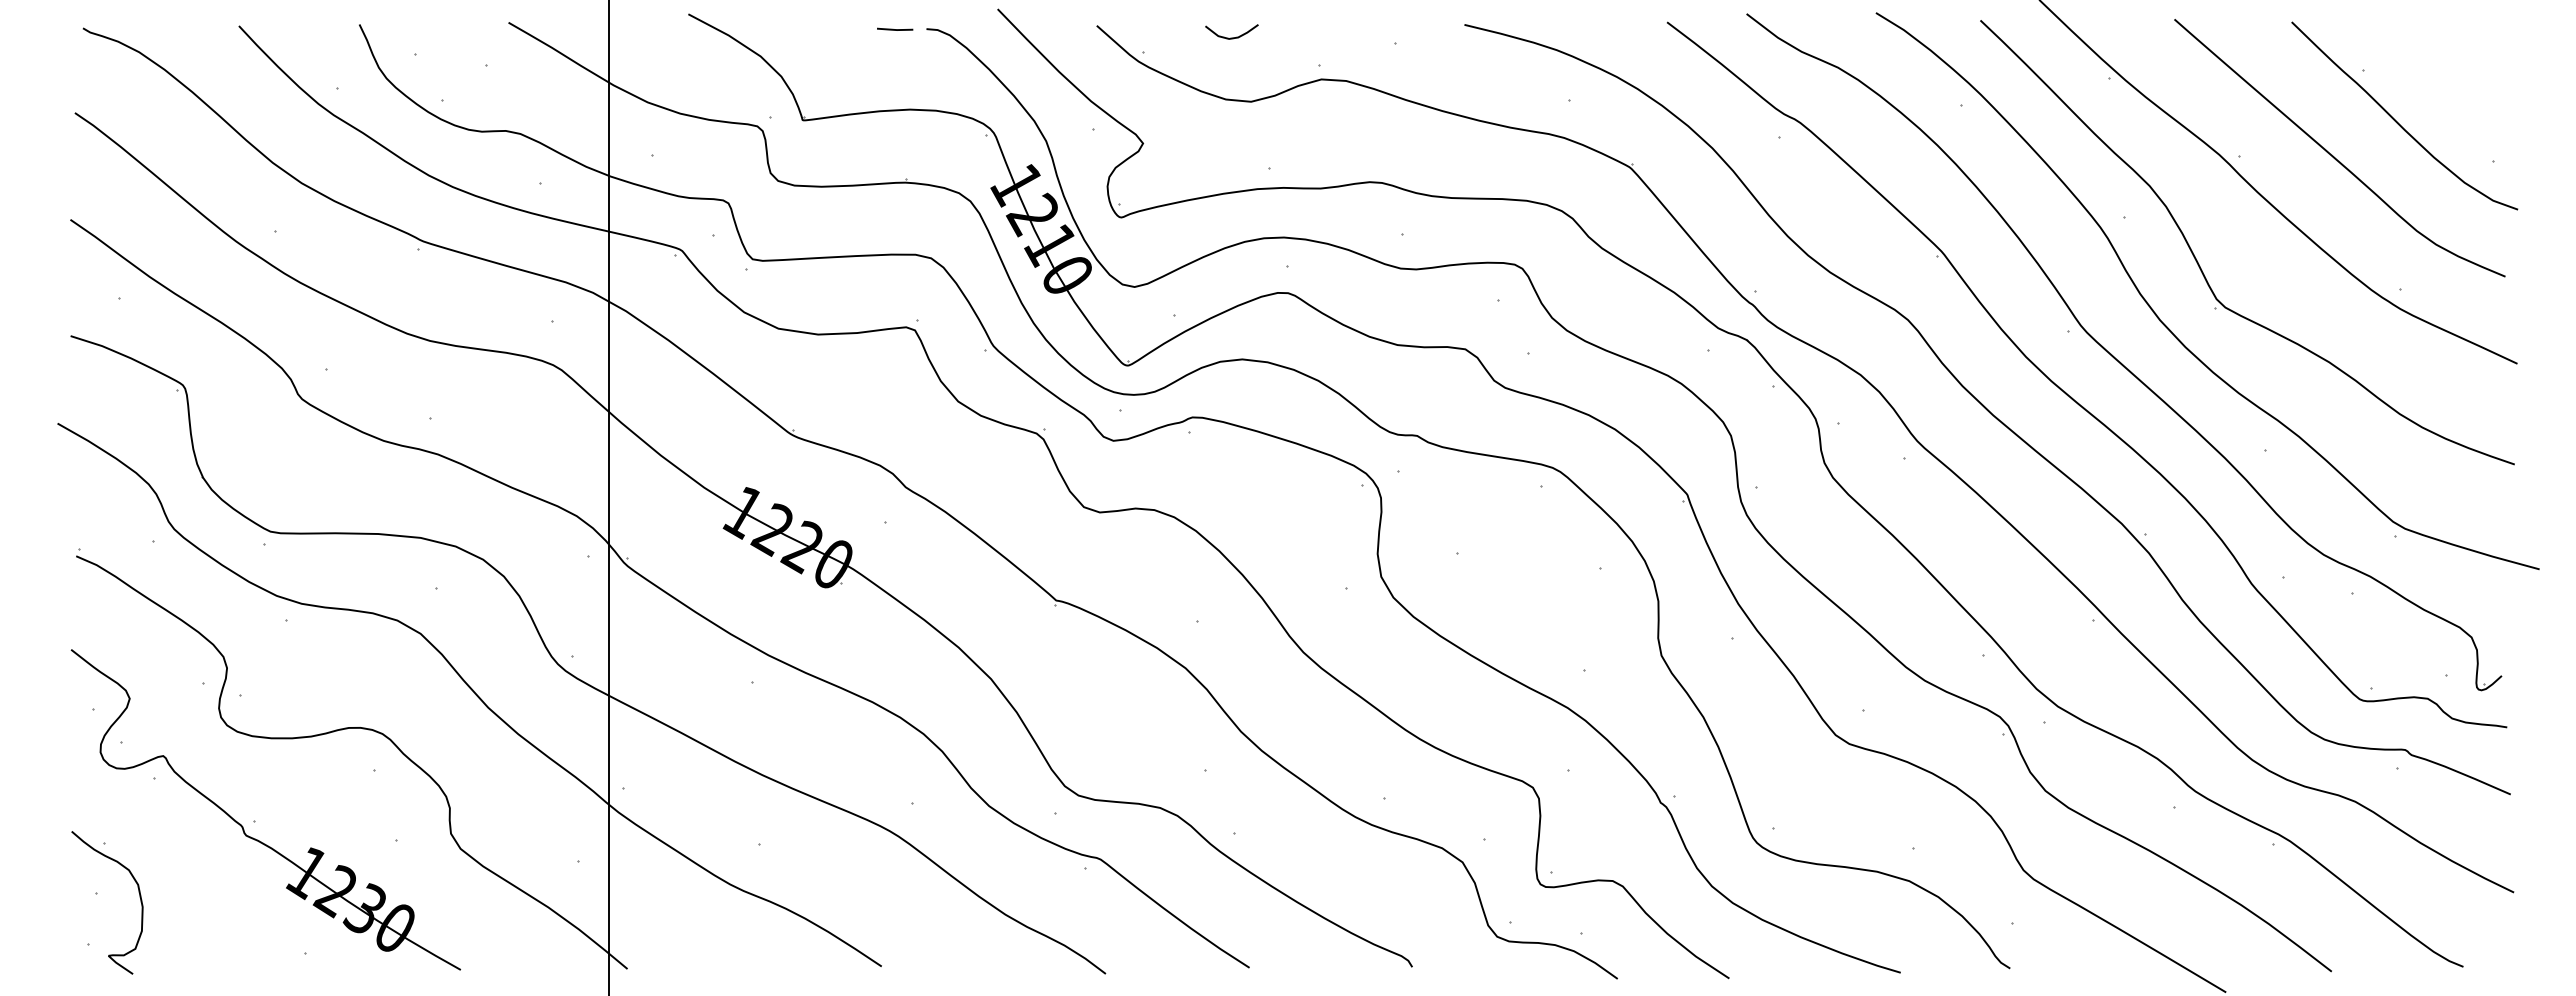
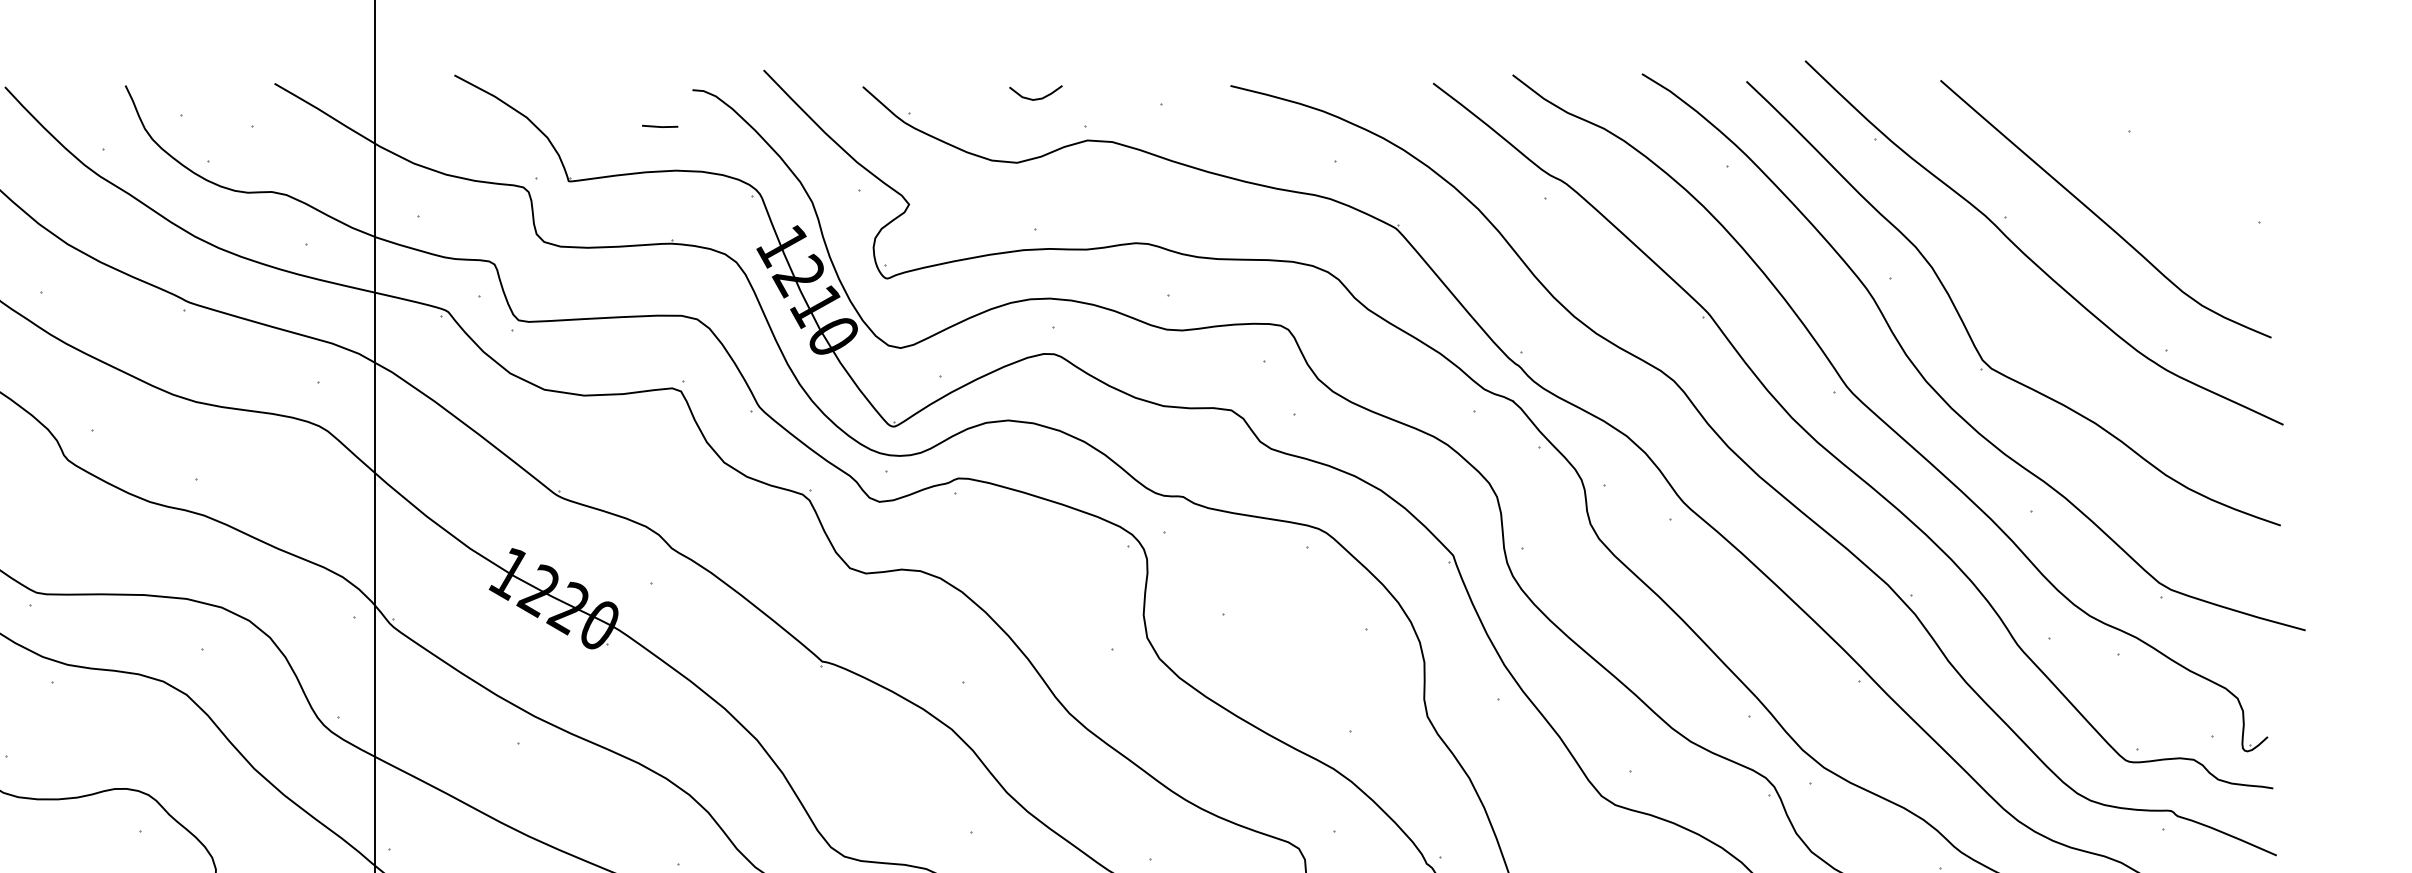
line: (895, 29) -> (660, 126), moved
curve: (1231, 37) -> (1035, 98), moved
curve: (2397, 121) -> (2163, 182), removed

